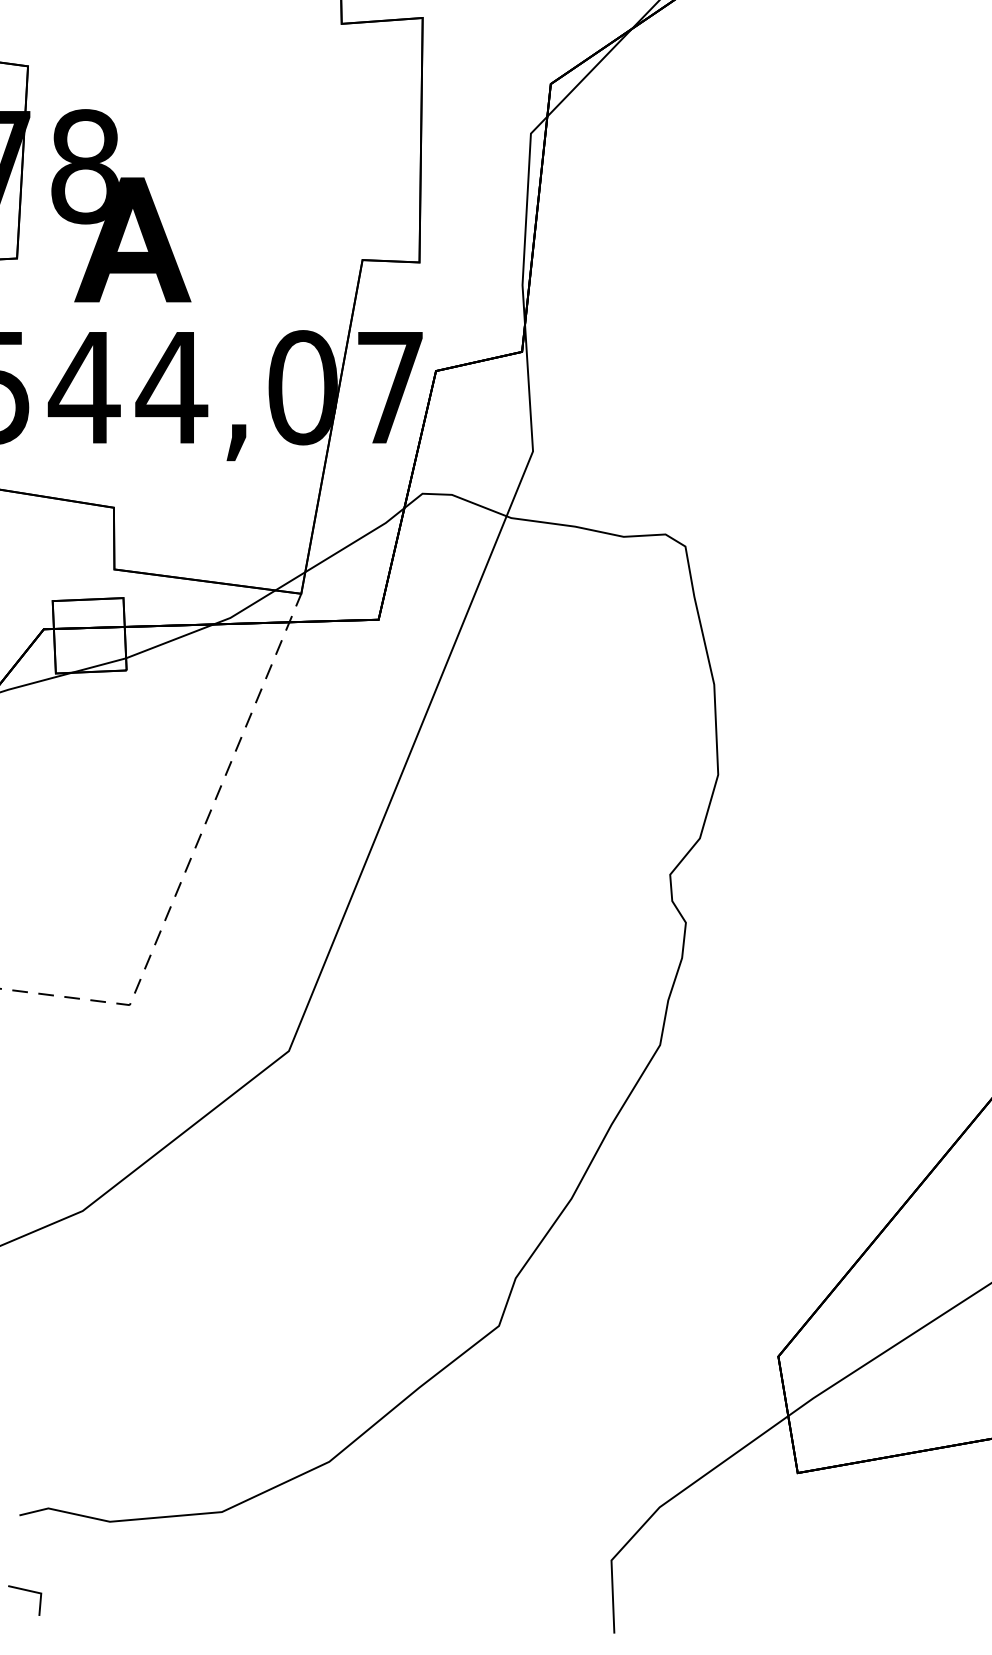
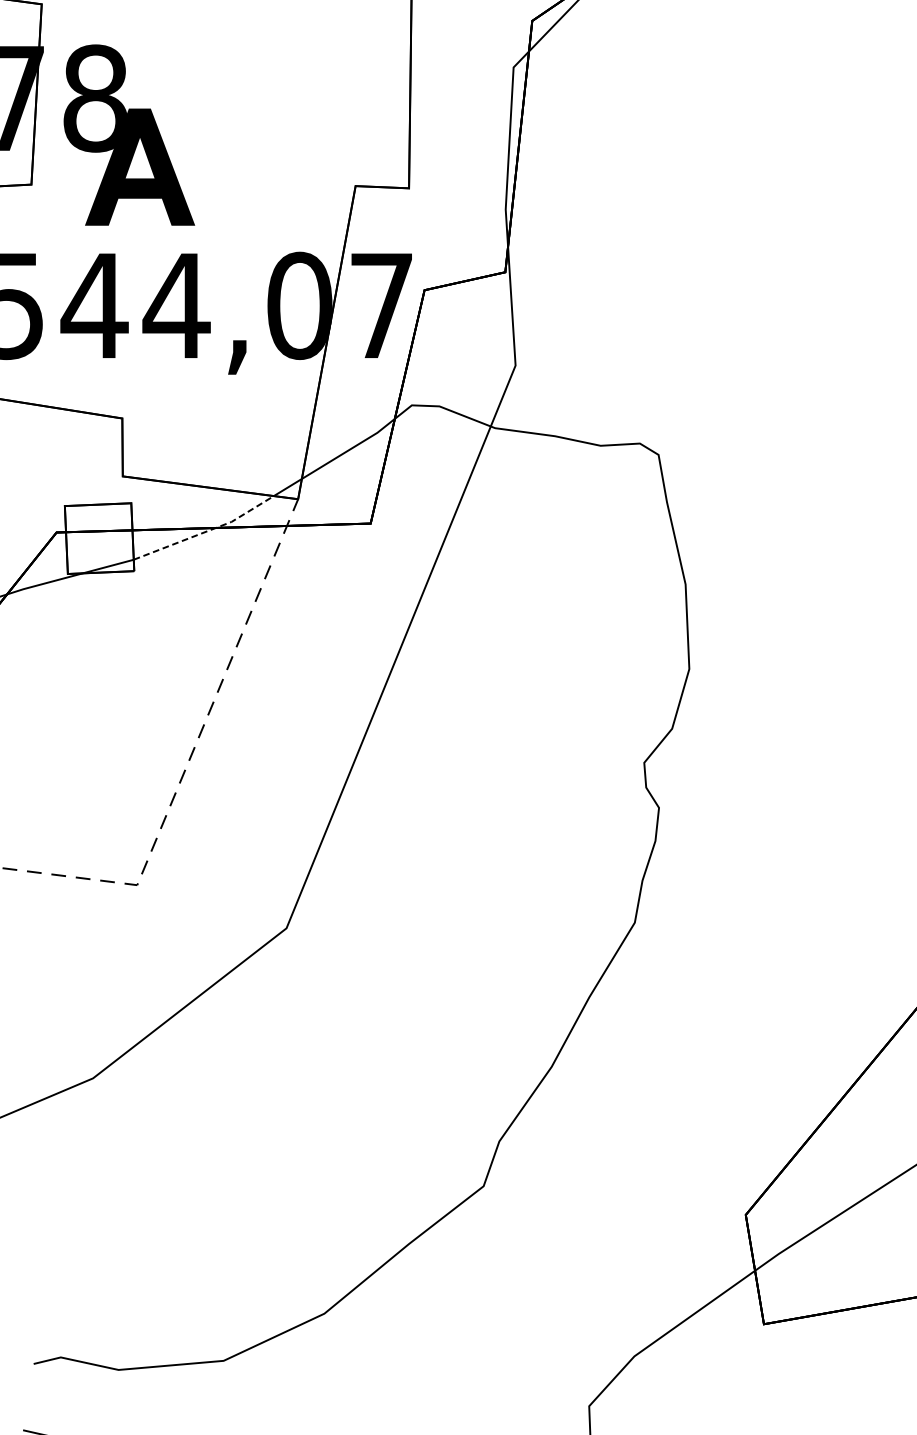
line: (203, 628) -> (206, 531), solid -> dashed

